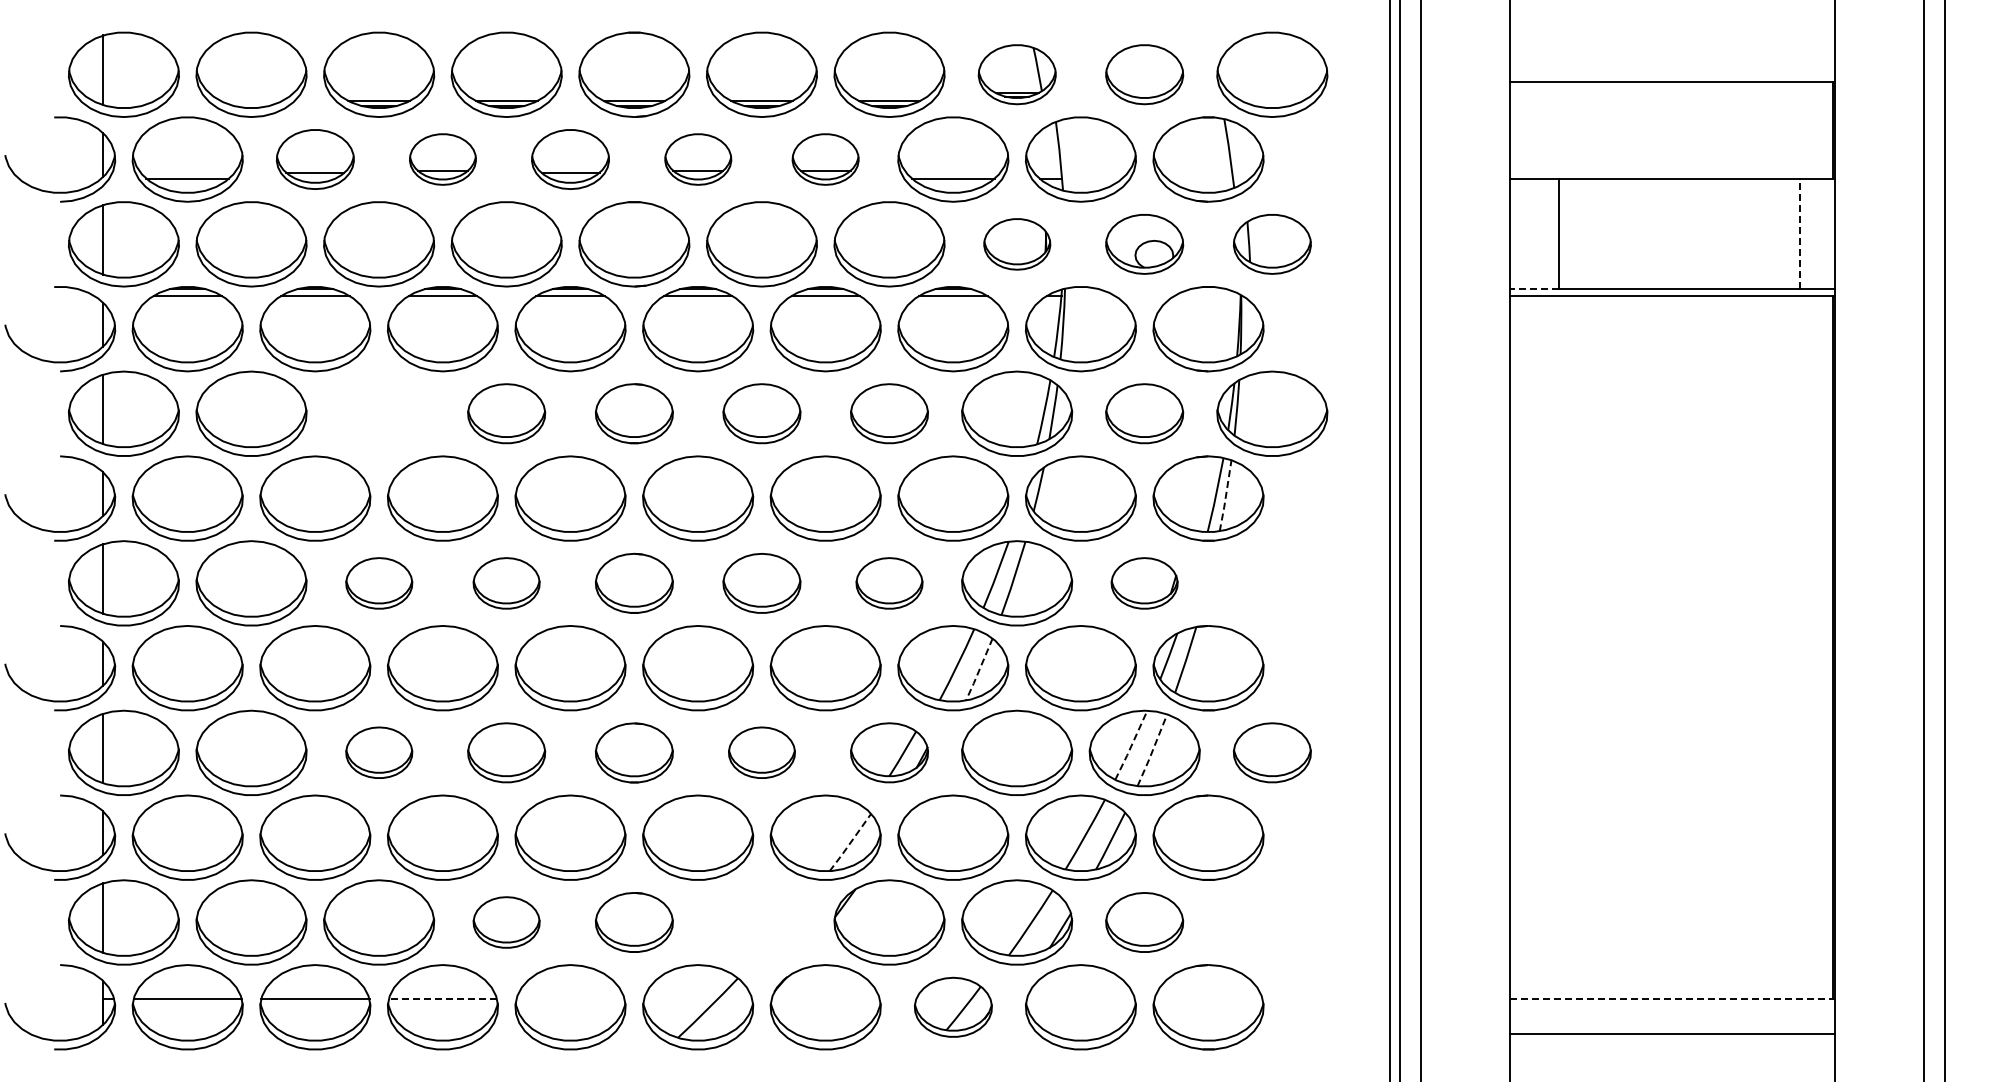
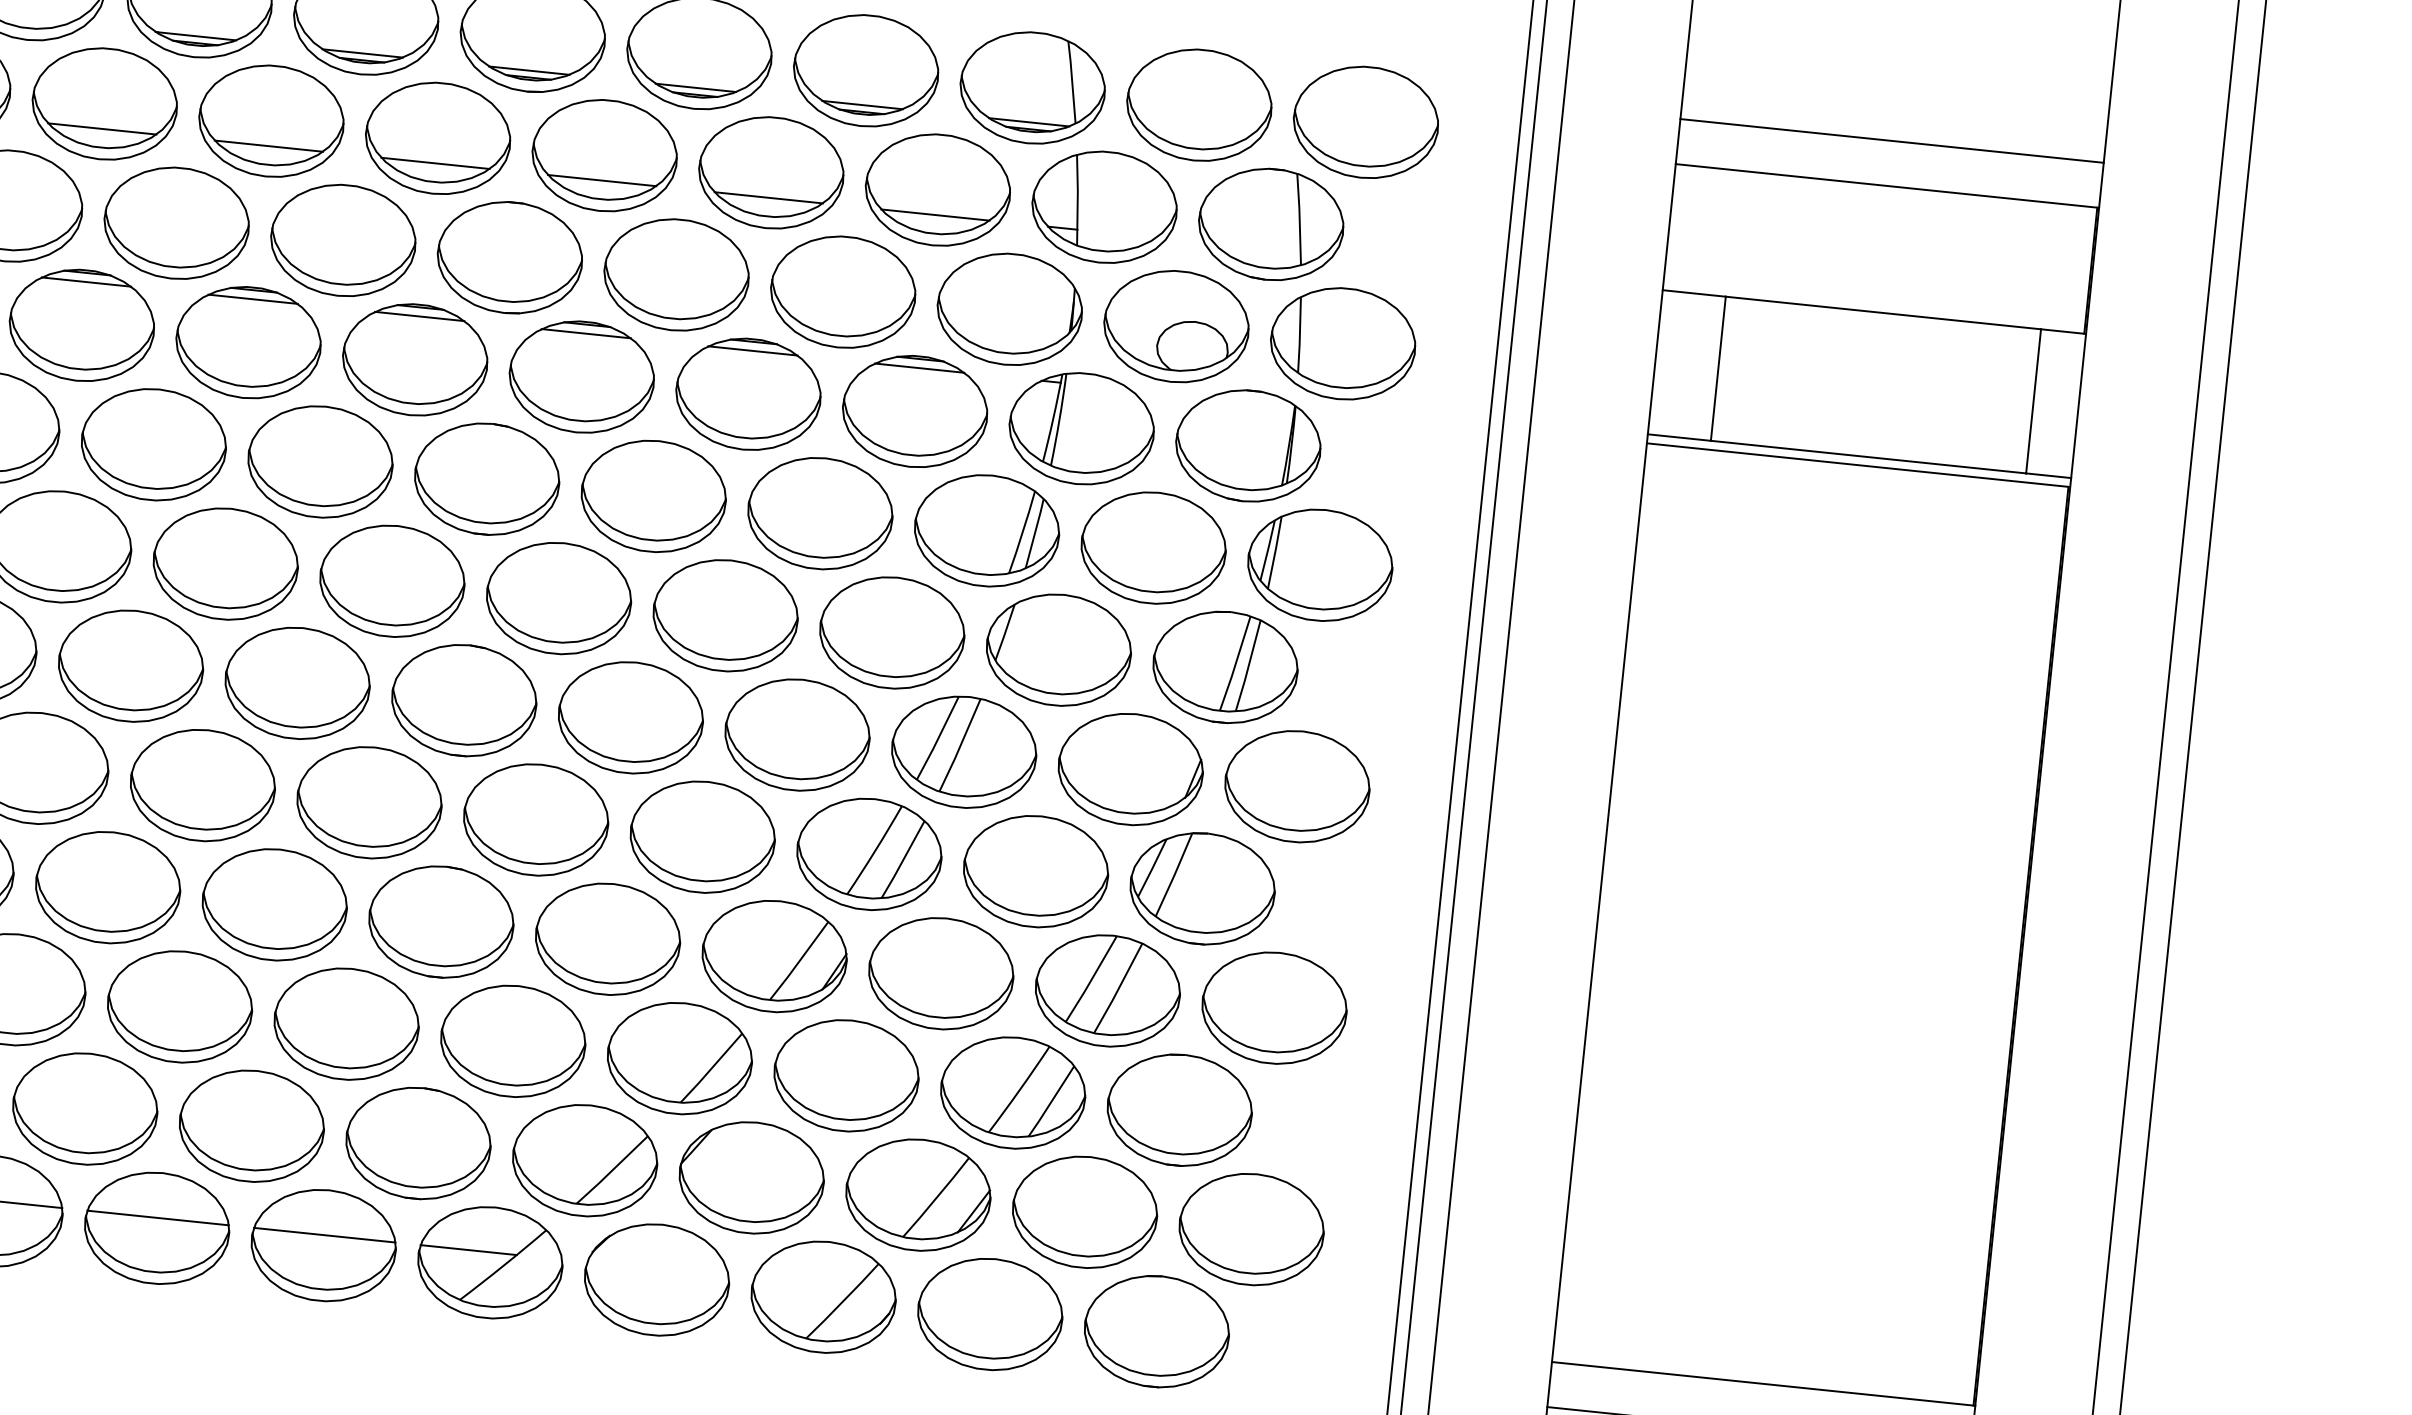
line: (1672, 47) -> (1892, 140), added
part: (1017, 74) -> (1033, 87), size x1.43
part: (1144, 74) -> (1199, 104), size x1.43
part: (315, 159) -> (105, 103), size x1.43
part: (442, 159) -> (270, 121), size x1.67
part: (570, 159) -> (438, 138), size x1.43
part: (698, 159) -> (605, 155), size x1.67
part: (825, 159) -> (771, 172), size x1.67
line: (1800, 233) -> (2034, 401), dashed -> solid
part: (1017, 244) -> (1010, 309), size x1.67
part: (1144, 244) -> (1176, 326), size x1.43
part: (1272, 244) -> (1343, 344), size x1.43
line: (1533, 288) -> (1678, 436), dashed -> solid
part: (379, 413) -> (154, 444), added
part: (506, 413) -> (320, 461), size x1.43
part: (634, 413) -> (487, 478), size x1.43
part: (761, 413) -> (653, 495), size x1.43
part: (889, 413) -> (820, 513), size x1.43
part: (1144, 413) -> (1153, 547), size x1.43
line: (1225, 496) -> (1247, 666), dashed -> solid
part: (379, 583) -> (131, 666), size x1.67
part: (506, 583) -> (297, 683), size x1.67
part: (634, 583) -> (464, 700), size x1.43
part: (761, 583) -> (630, 717), size x1.43
part: (889, 583) -> (797, 735), size x1.67
part: (1144, 583) -> (1130, 769), size x1.67
part: (1272, 583) -> (1297, 786), added
line: (979, 670) -> (903, 860), dashed -> solid
line: (1131, 745) -> (1091, 979), dashed -> solid
line: (1152, 750) -> (1118, 988), dashed -> solid
part: (379, 752) -> (108, 887), size x1.67
part: (506, 752) -> (274, 904), size x1.43
part: (634, 752) -> (441, 921), size x1.43
part: (761, 752) -> (607, 938), size x1.67
part: (889, 752) -> (774, 955), size x1.43
part: (1272, 752) -> (1274, 1007), size x1.43
line: (850, 842) -> (711, 1068), dashed -> solid
part: (506, 922) -> (251, 1126), size x1.67
part: (634, 922) -> (418, 1143), size x1.43
part: (761, 922) -> (584, 1160), added
part: (1144, 922) -> (1084, 1212), size x1.43
part: (1272, 922) -> (1251, 1229), added
line: (442, 999) -> (157, 1218), dashed -> solid
line: (570, 999) -> (324, 1235), added
line: (680, 999) -> (468, 1250), added
line: (1672, 999) -> (1763, 1384), dashed -> solid
part: (953, 1007) -> (823, 1297), size x1.43

